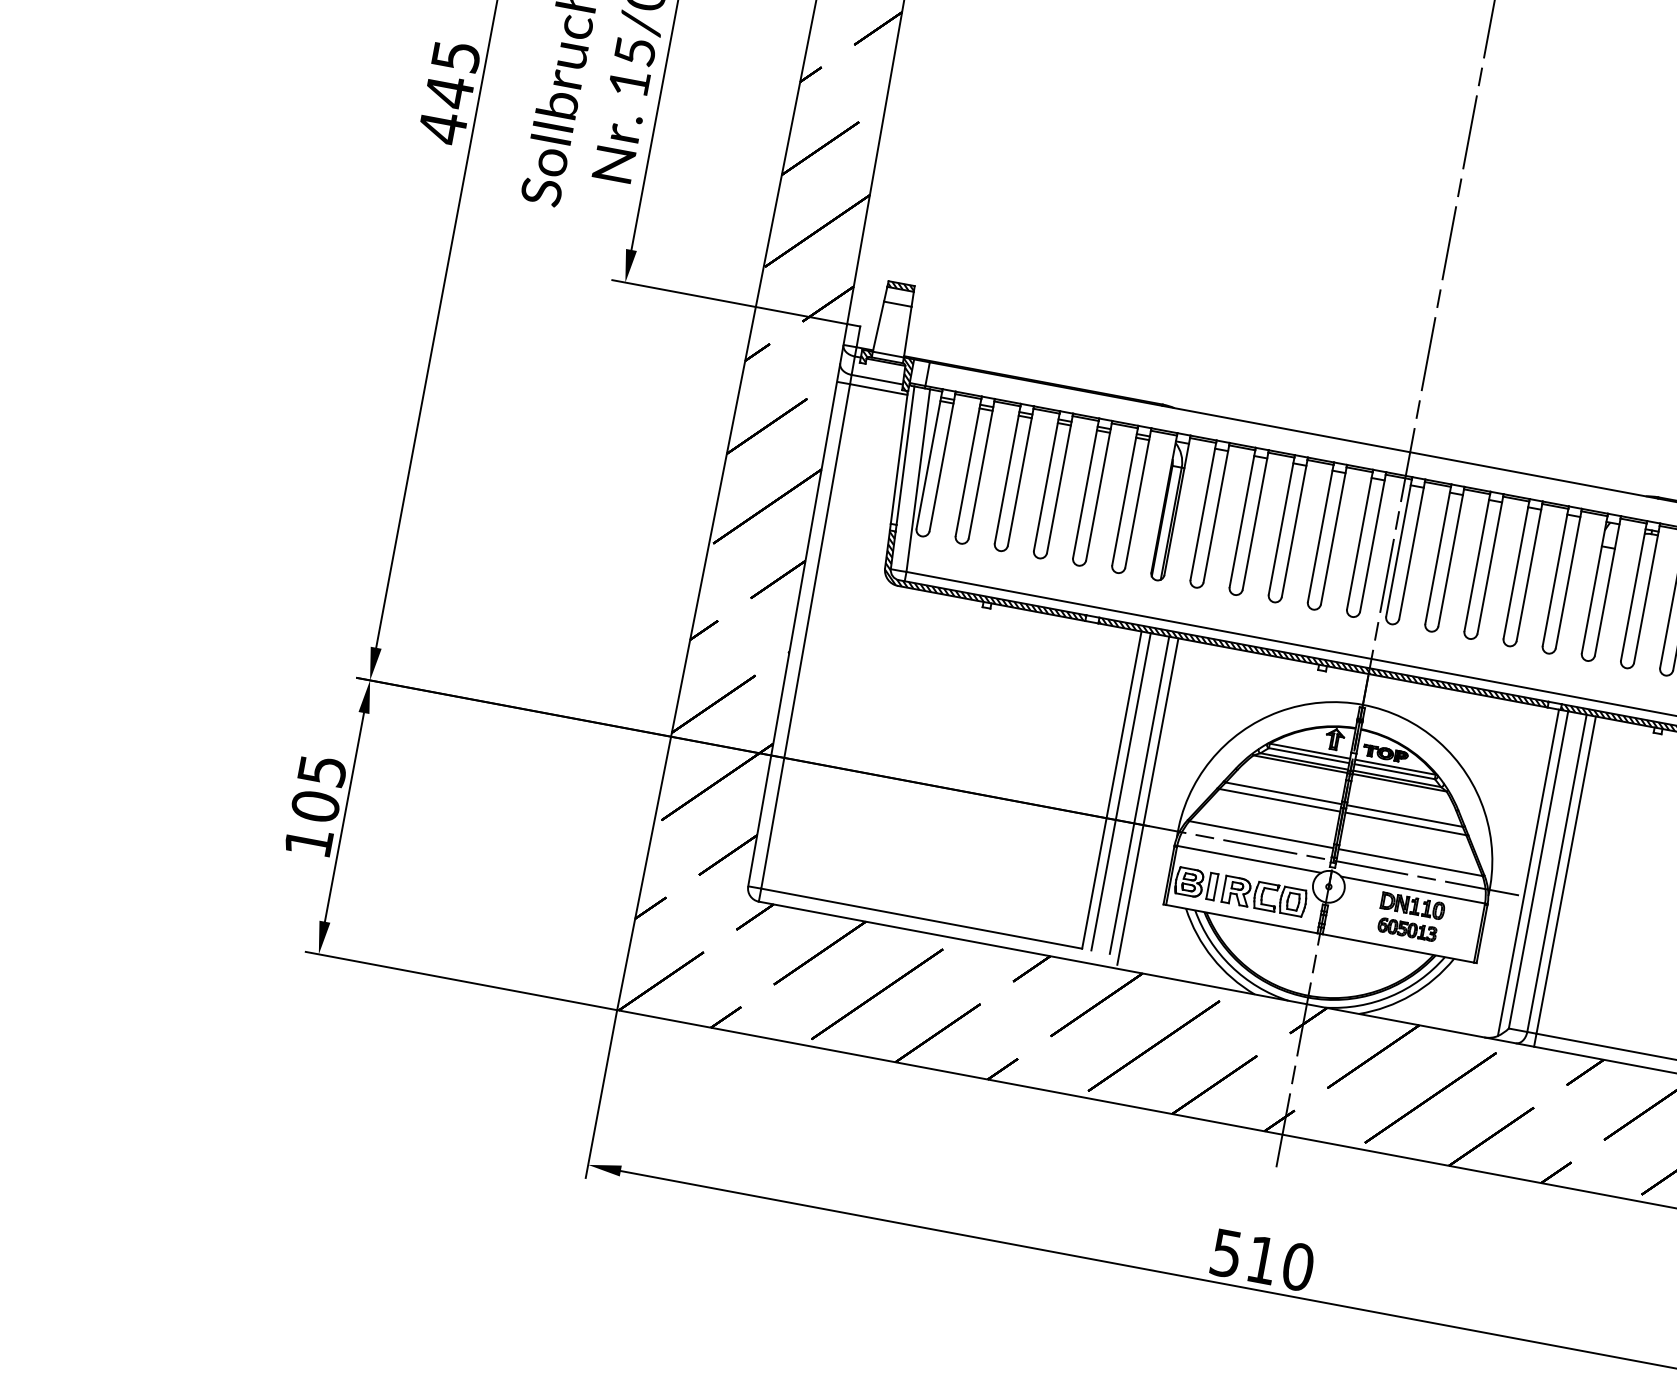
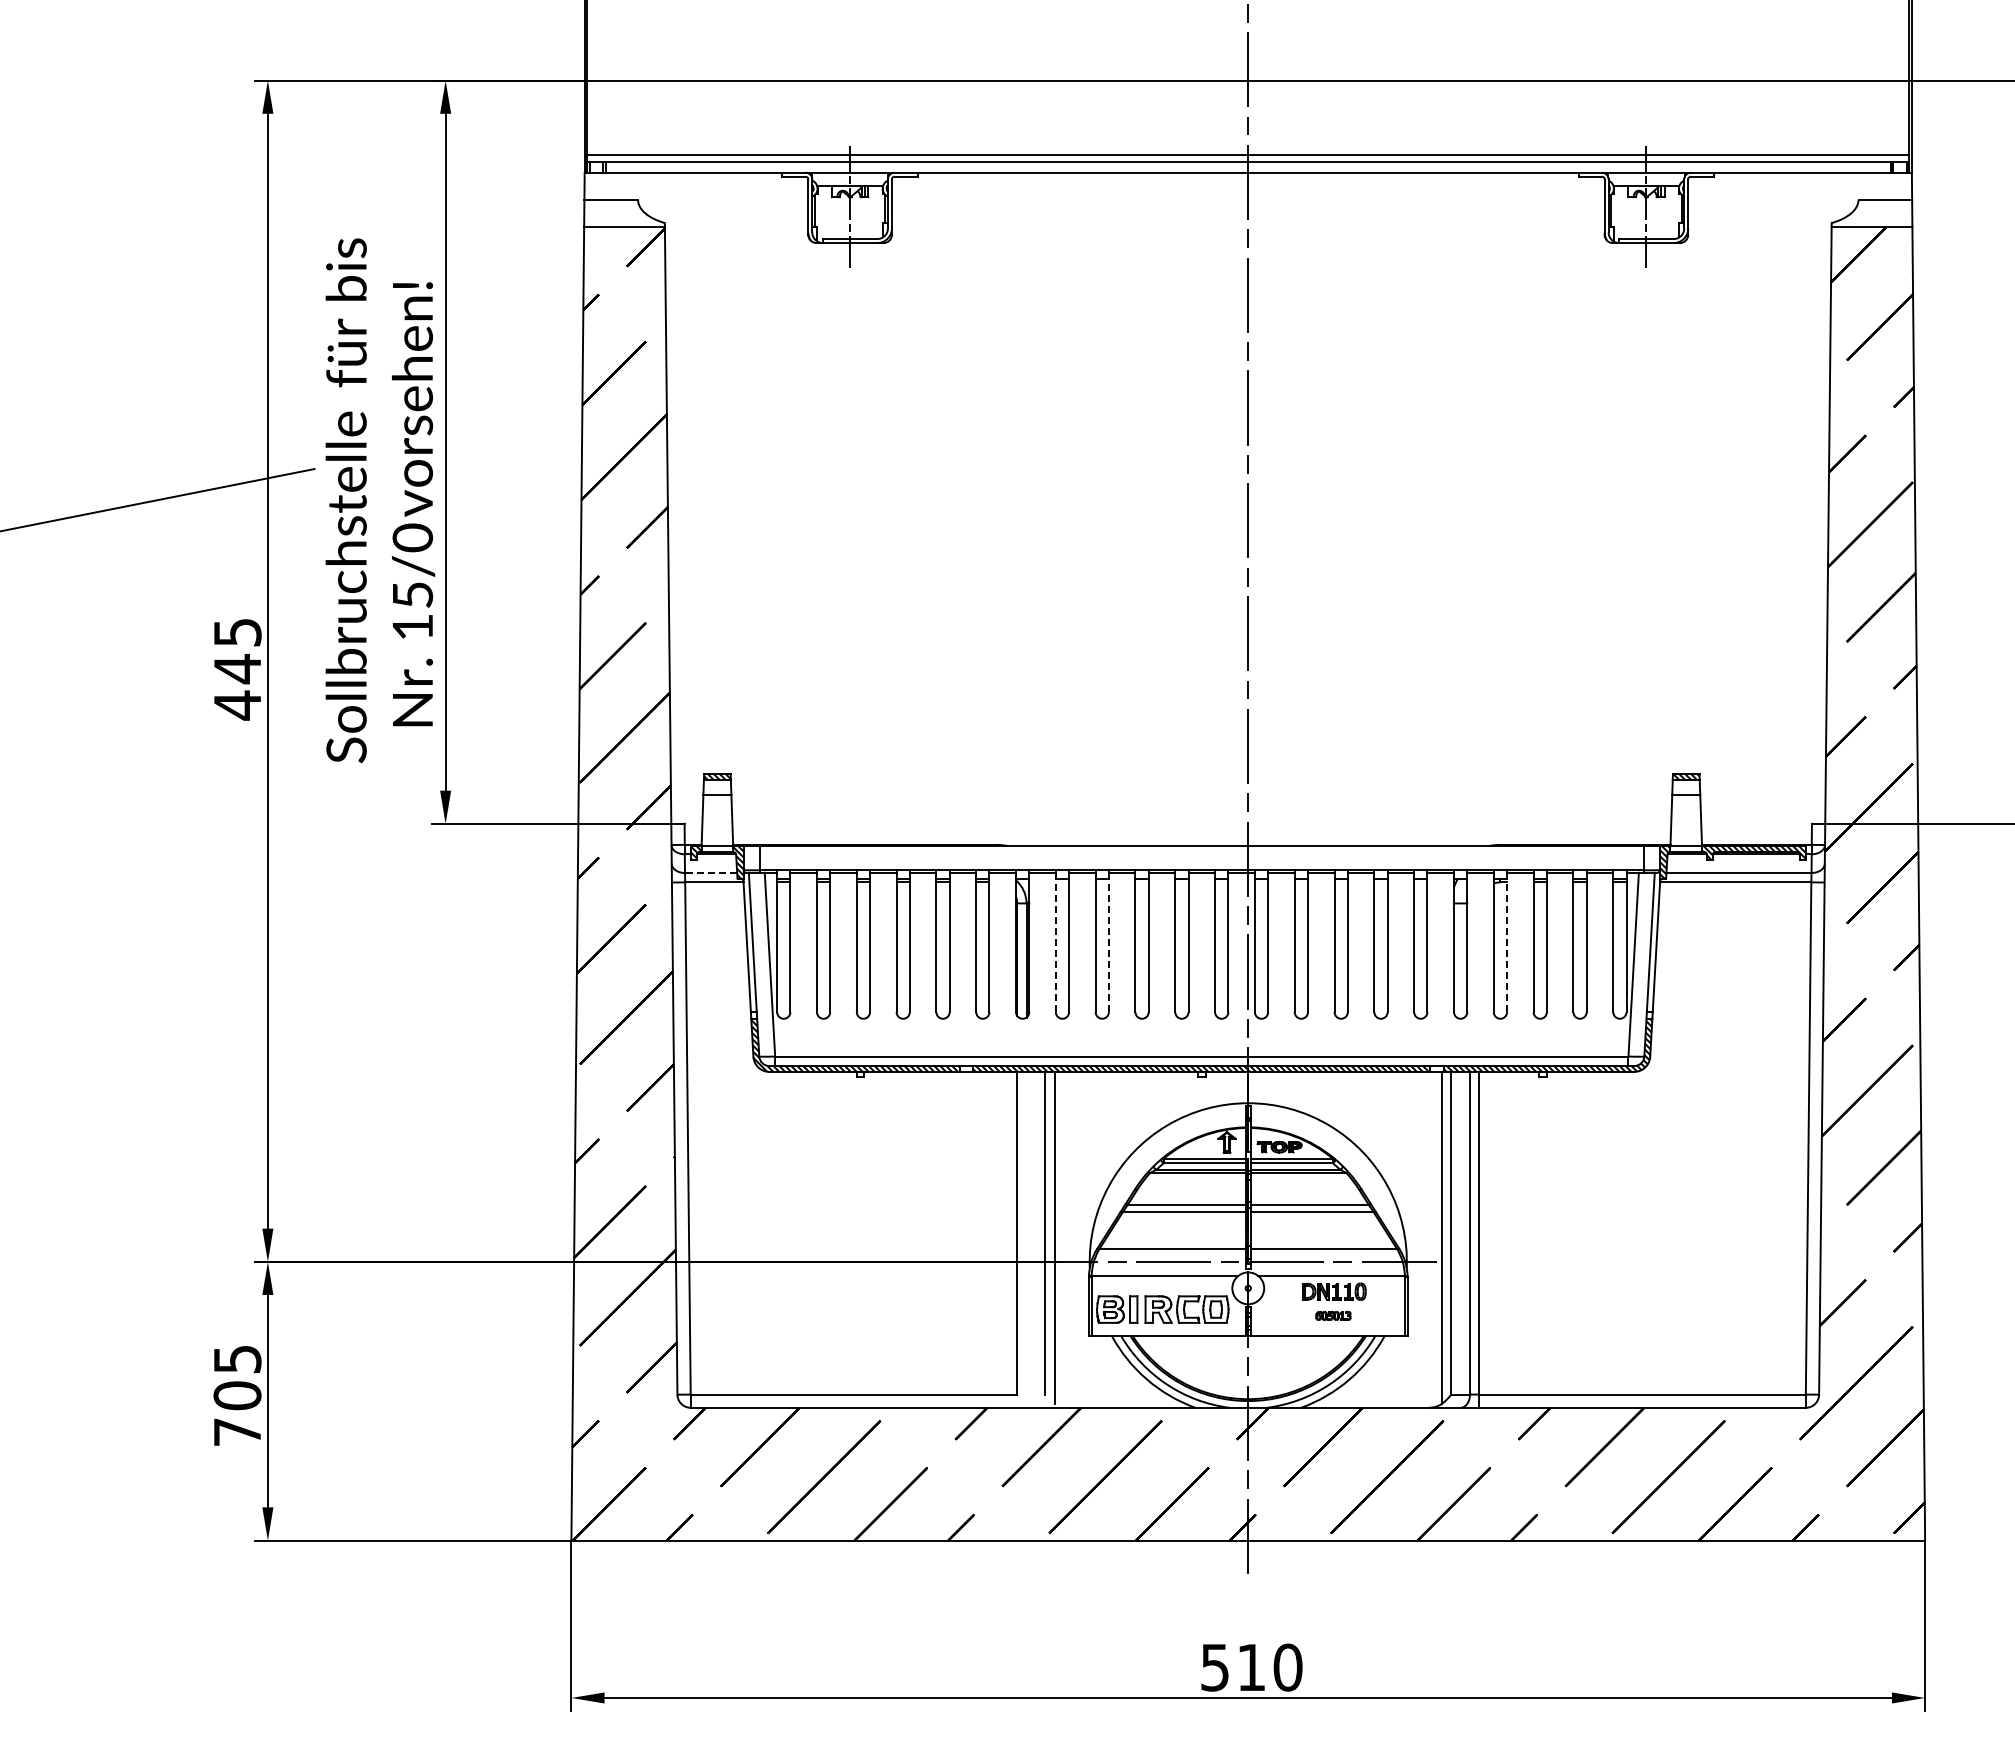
line: (876, 380) -> (710, 873), solid -> dashed
line: (1203, 511) -> (1055, 942), solid -> dashed
line: (1255, 521) -> (1108, 942), solid -> dashed
line: (1647, 594) -> (1507, 942), solid -> dashed
line: (1121, 791) -> (1026, 1232), removed
text: (309, 841) -> (237, 1431), 105 -> 705
part: (1407, 929) -> (1333, 1315), size x0.6

